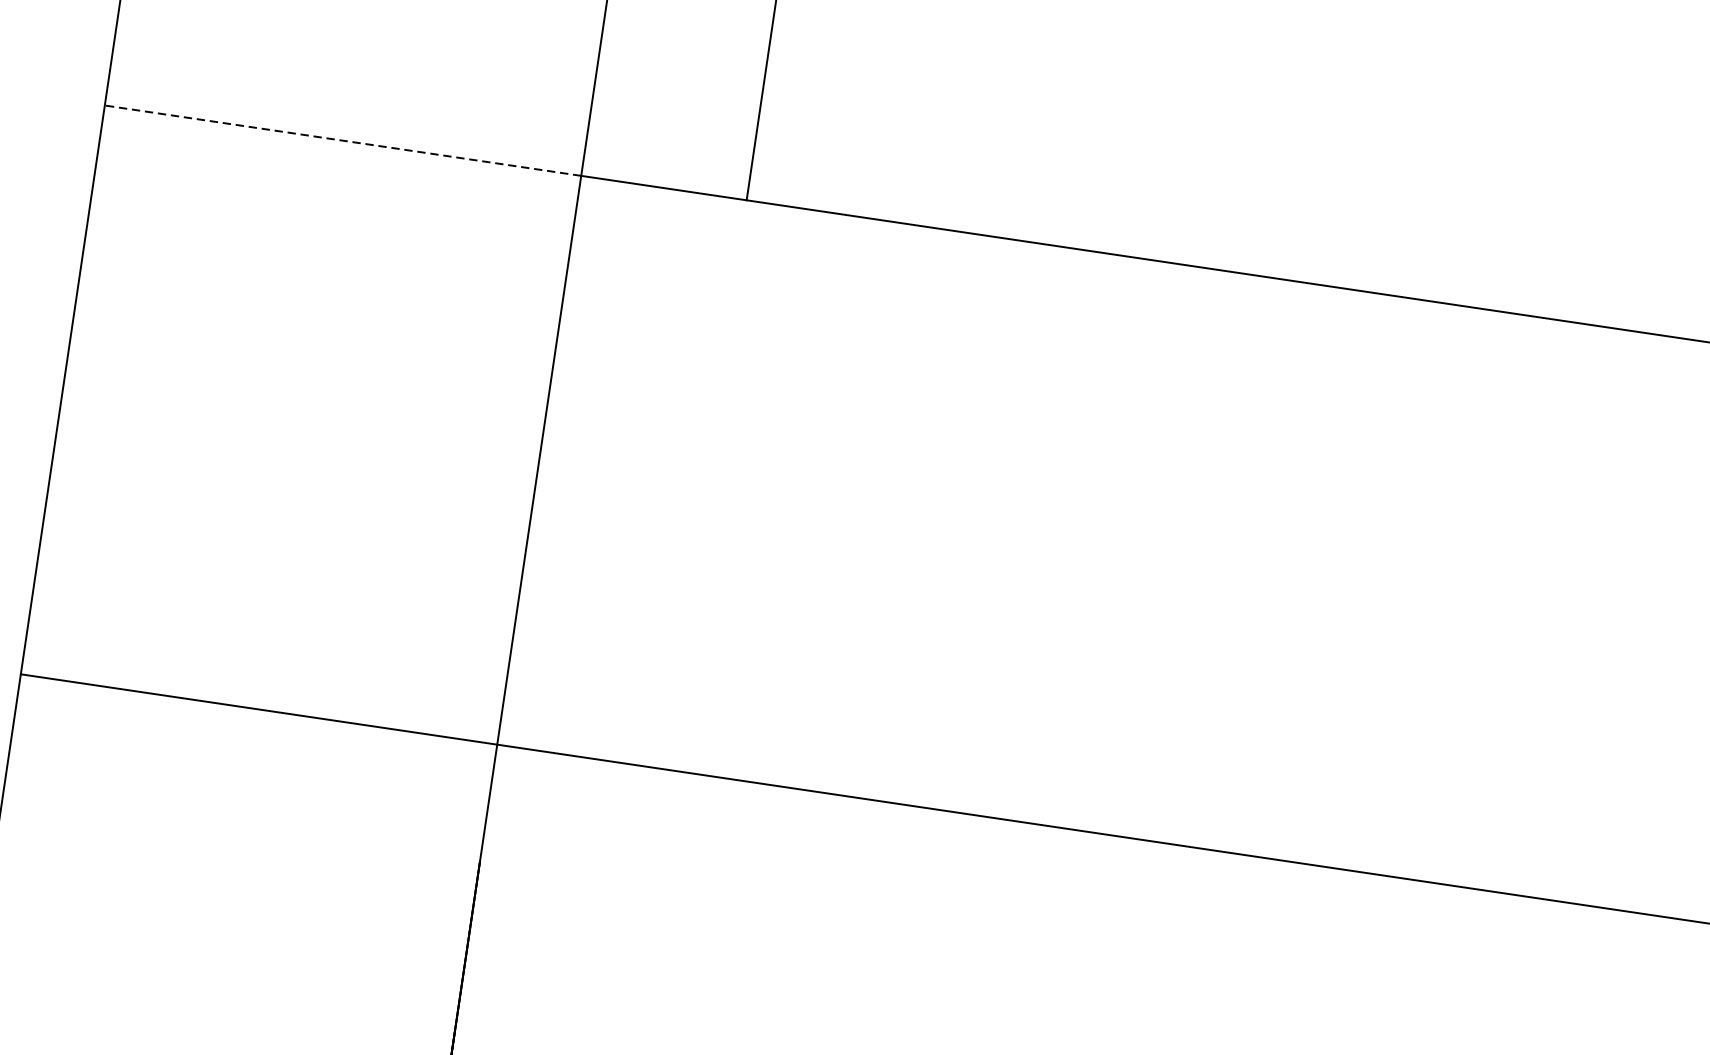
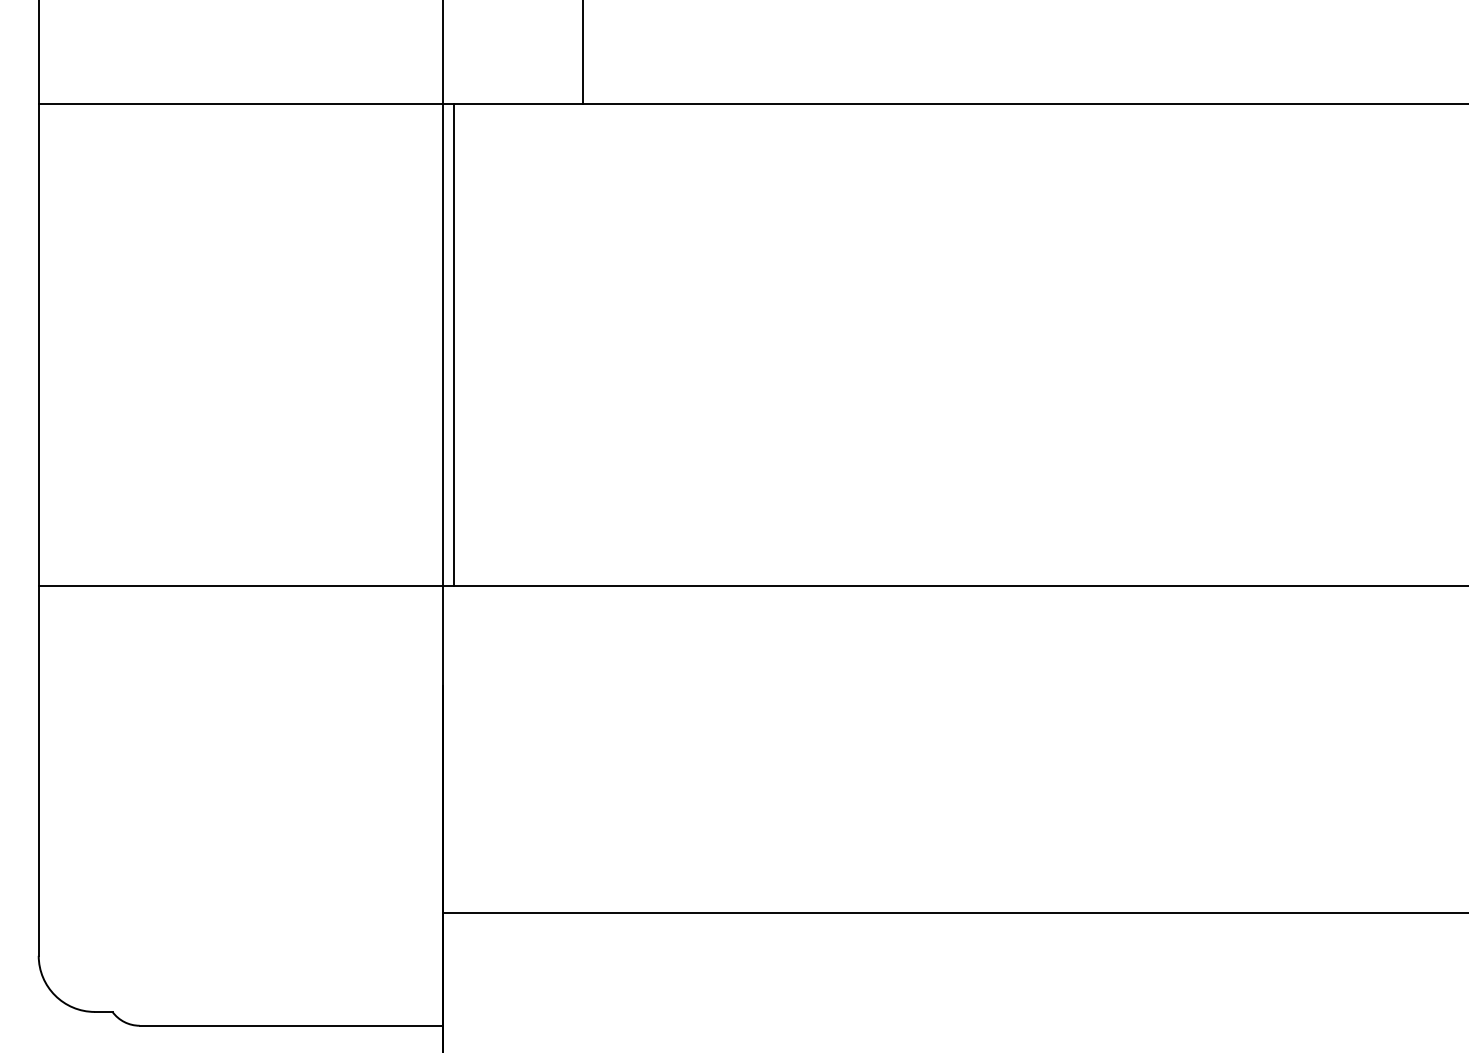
line: (342, 141) -> (240, 104), dashed -> solid
line: (551, 462) -> (453, 345), added

